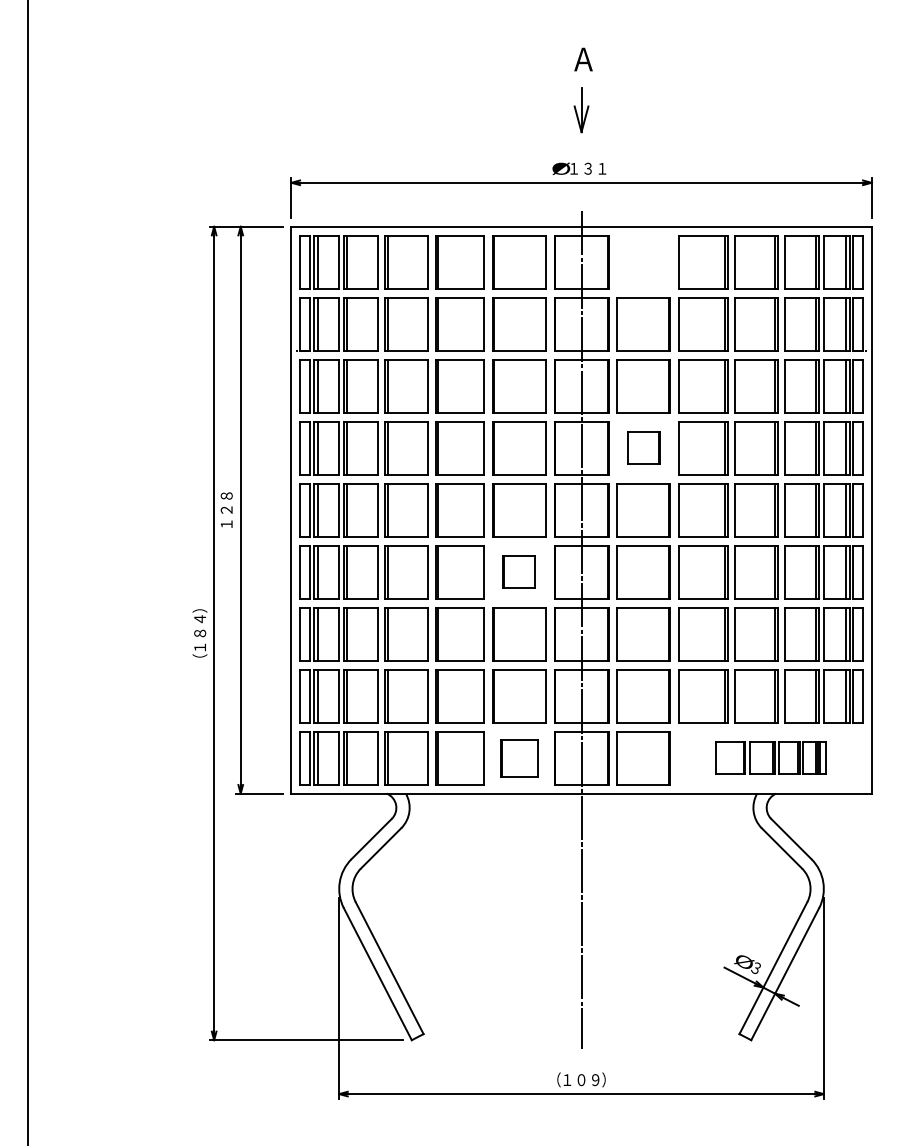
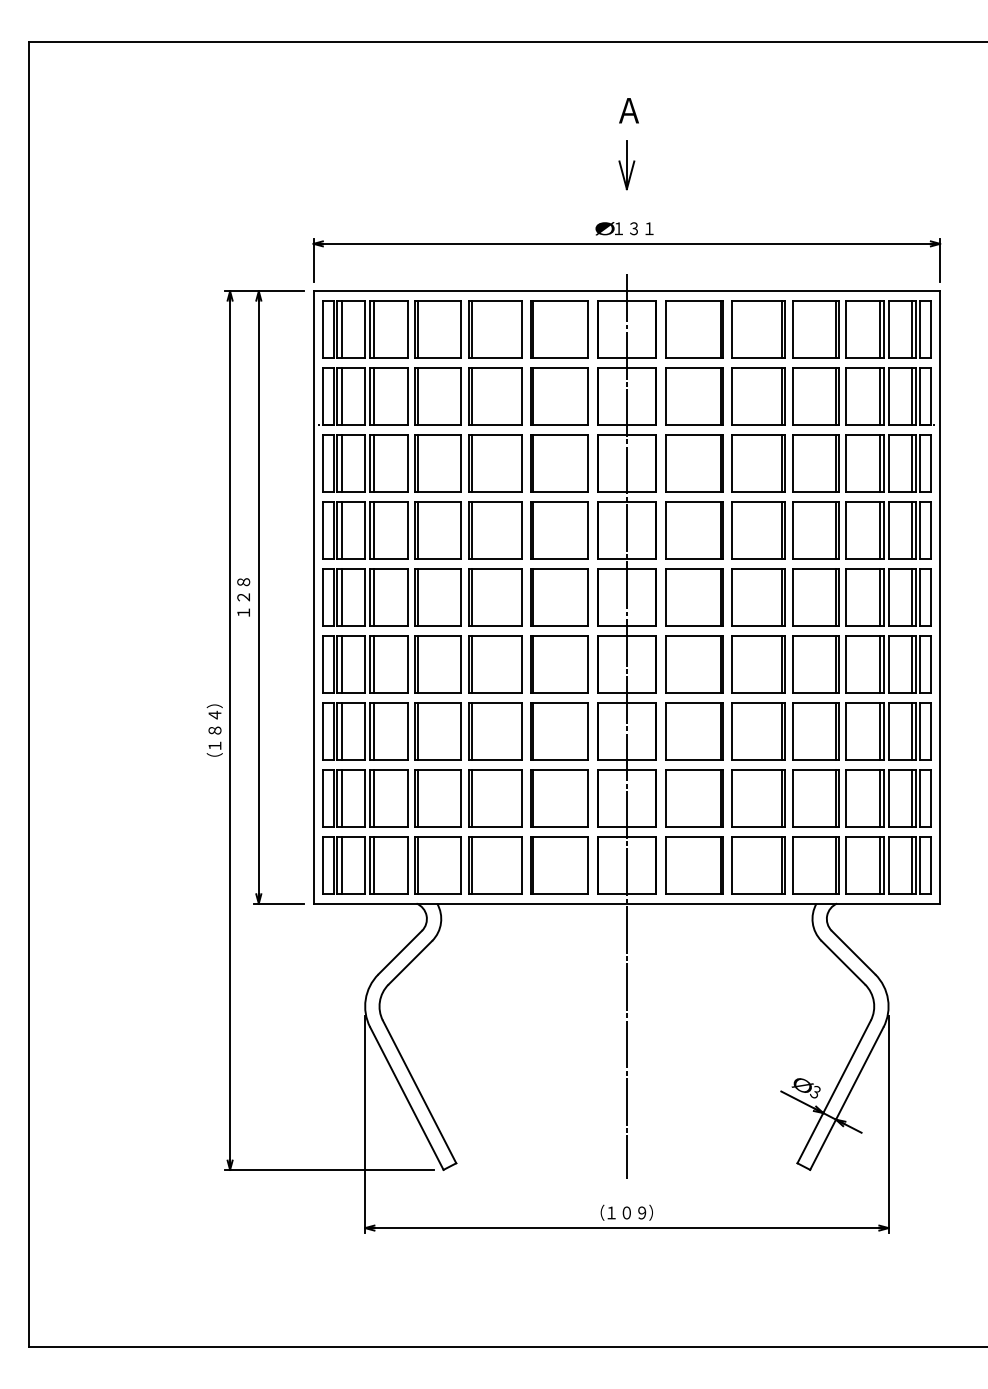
part: (644, 262) -> (694, 329), added
part: (644, 448) -> (694, 530), size x1.67
part: (519, 572) -> (559, 664), size x1.67
part: (519, 758) -> (559, 865), size x1.43
part: (770, 758) -> (831, 865), size x1.67

